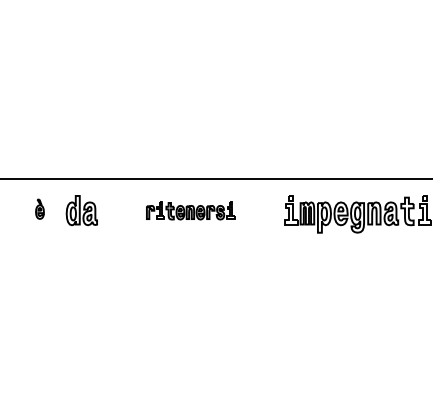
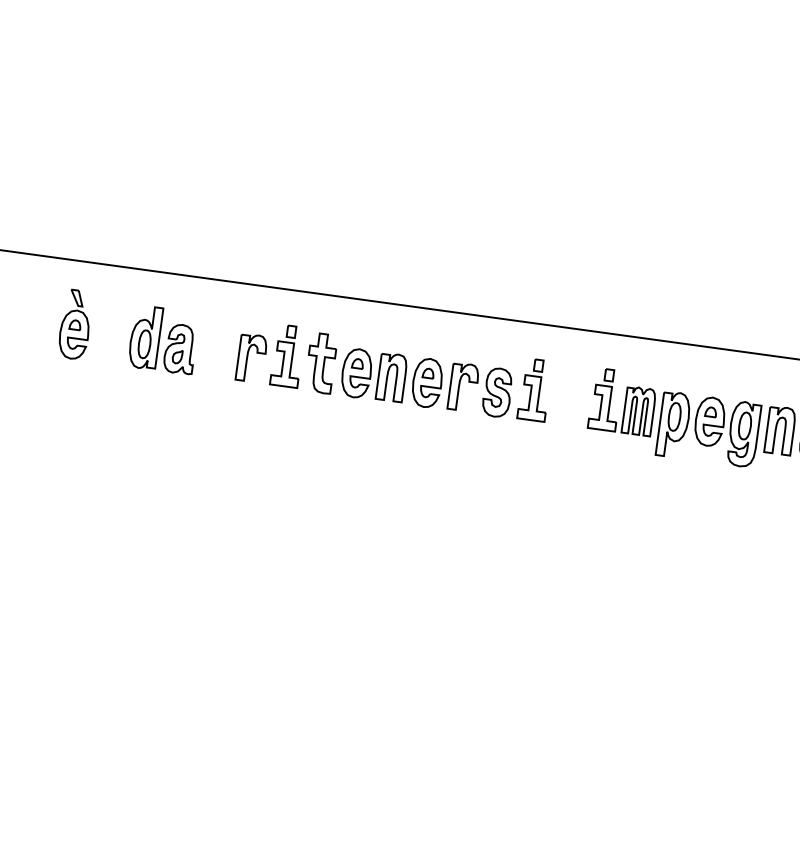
part: (39, 209) -> (74, 325), size x1.67
part: (190, 210) -> (392, 371), size x1.67

